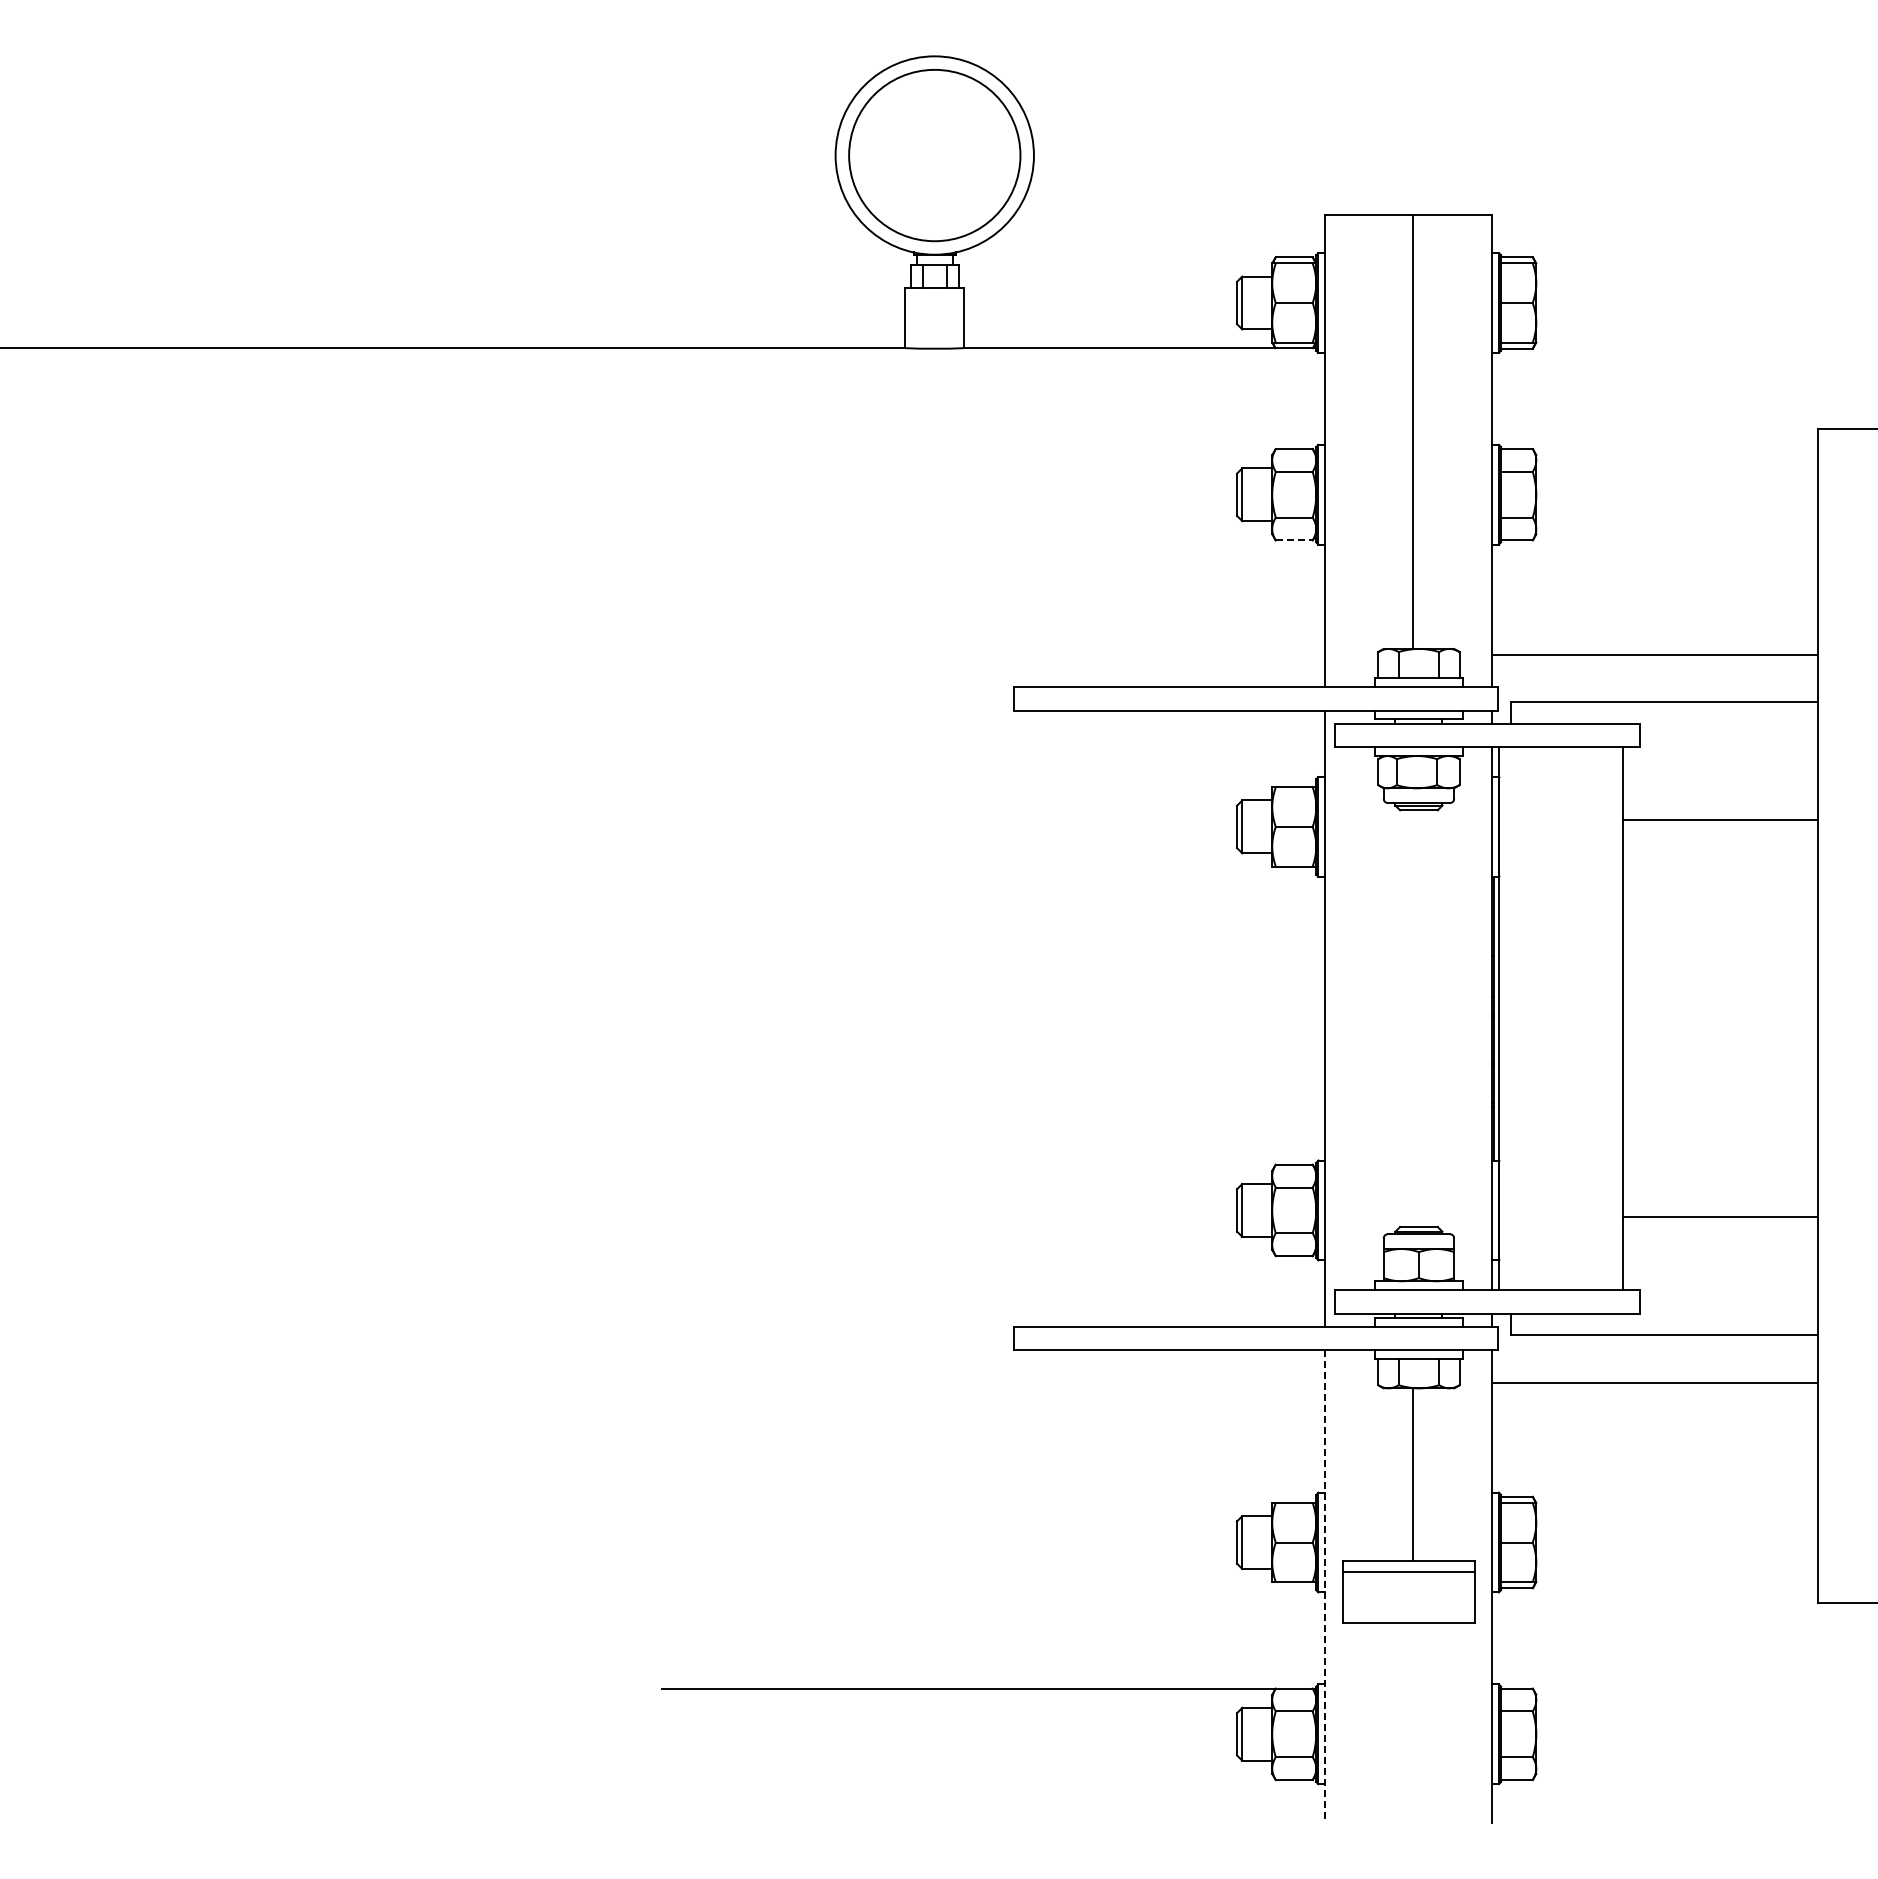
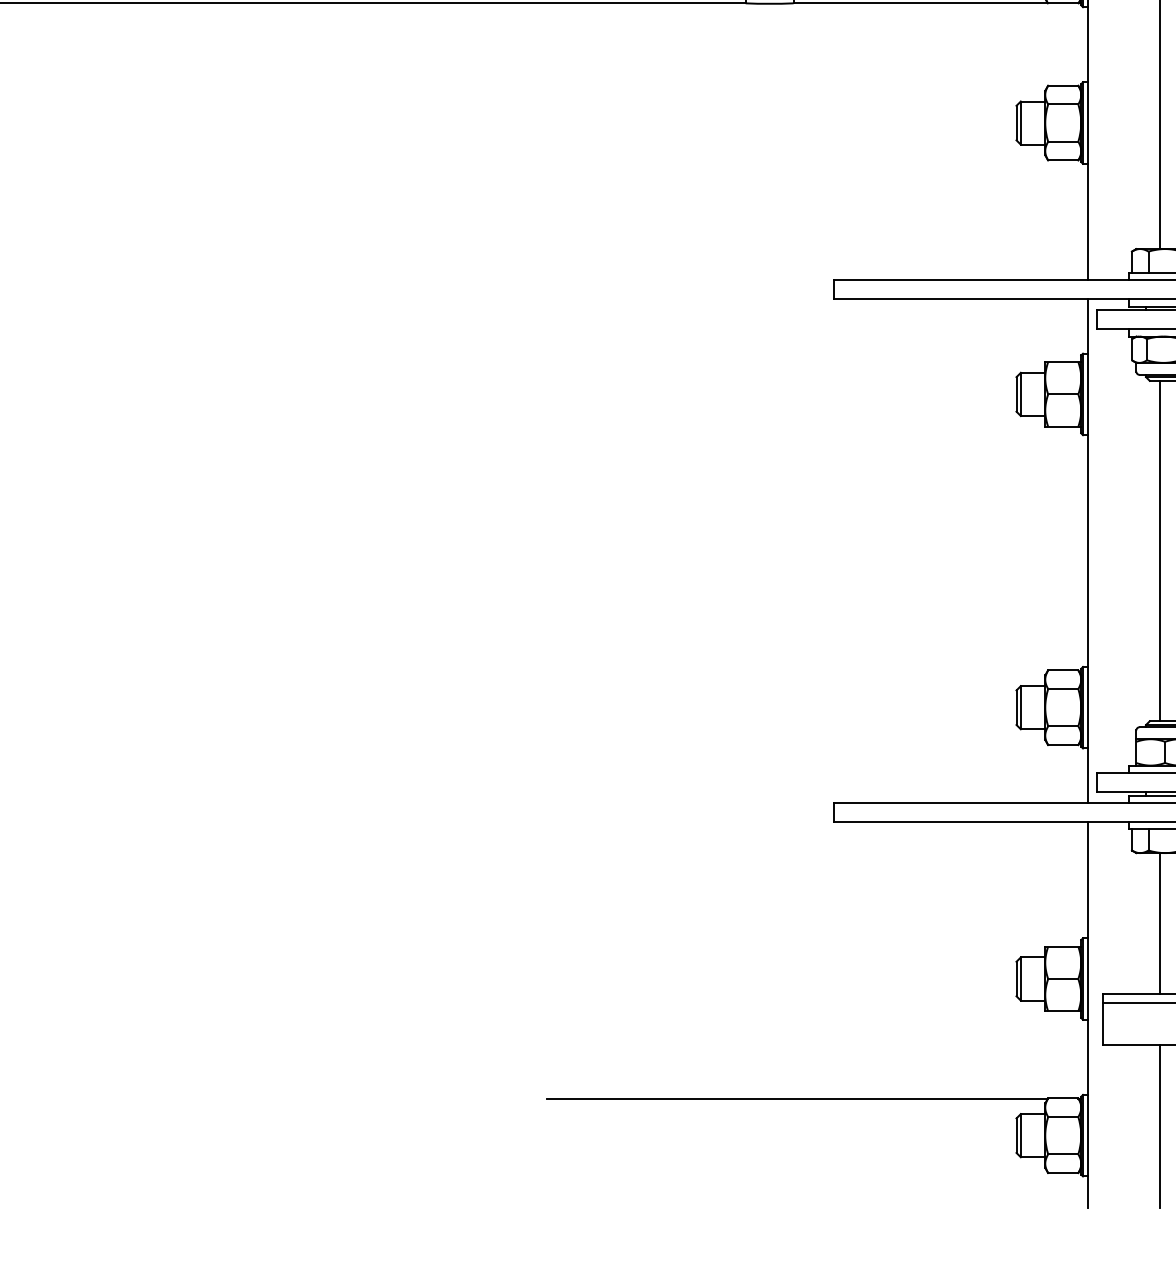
line: (1294, 540) -> (1063, 160), dashed -> solid
line: (1413, 1018) -> (1160, 550), added
line: (1325, 1586) -> (1088, 1014), dashed -> solid
line: (1413, 1722) -> (1160, 1126), added

